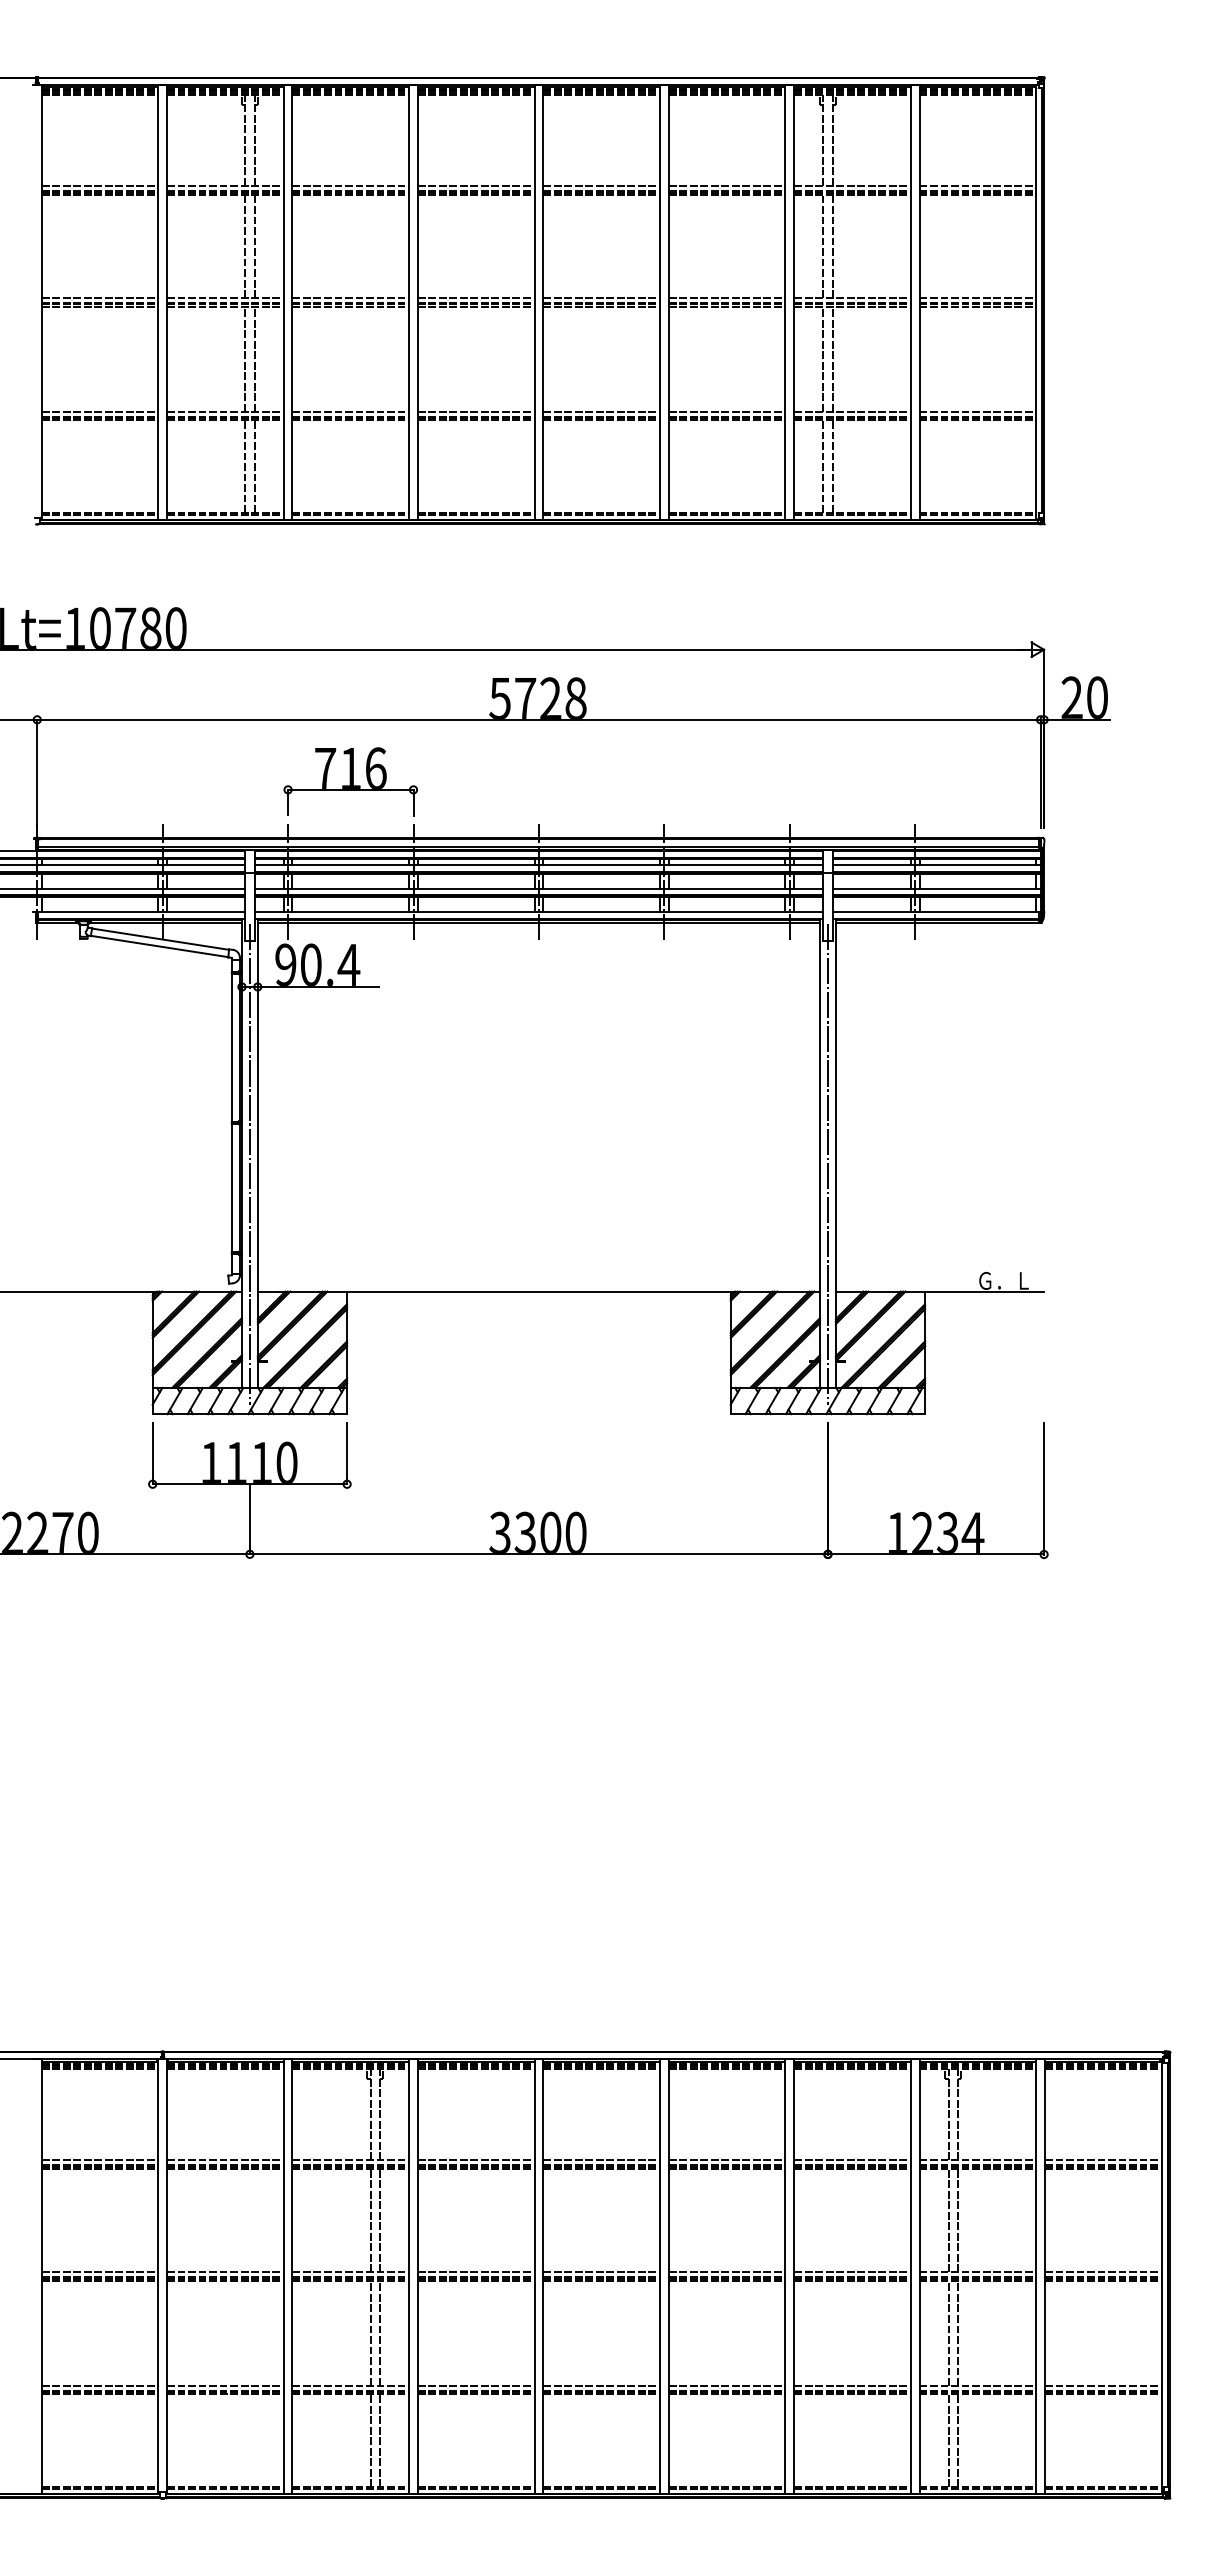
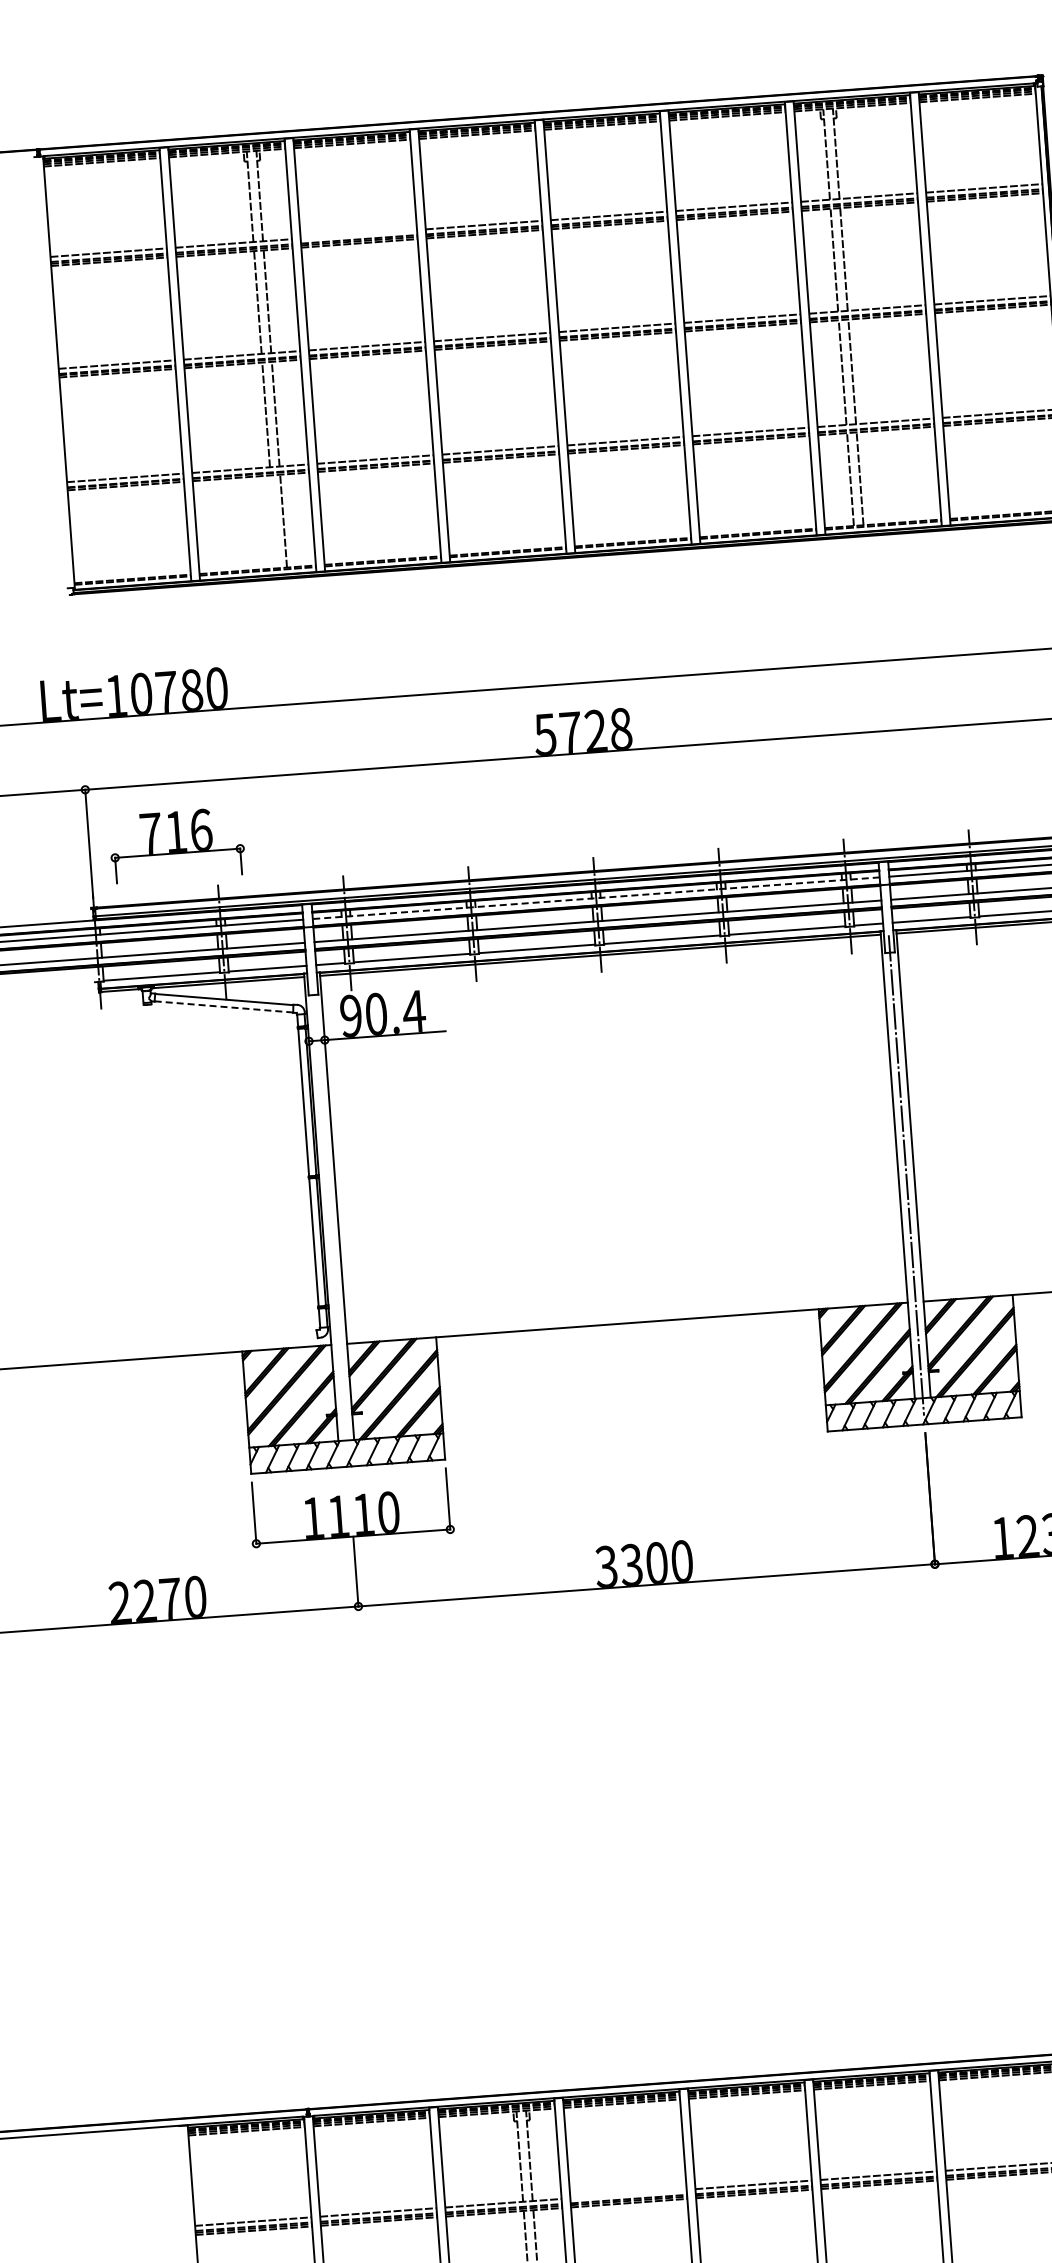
line: (350, 185) -> (358, 233), removed
line: (245, 466) -> (274, 521), removed
part: (350, 781) -> (176, 844), moved
line: (538, 865) -> (595, 898), solid -> dashed
line: (159, 946) -> (223, 1006), solid -> dashed
line: (249, 1164) -> (329, 1217), removed
line: (475, 2160) -> (627, 2194), removed

